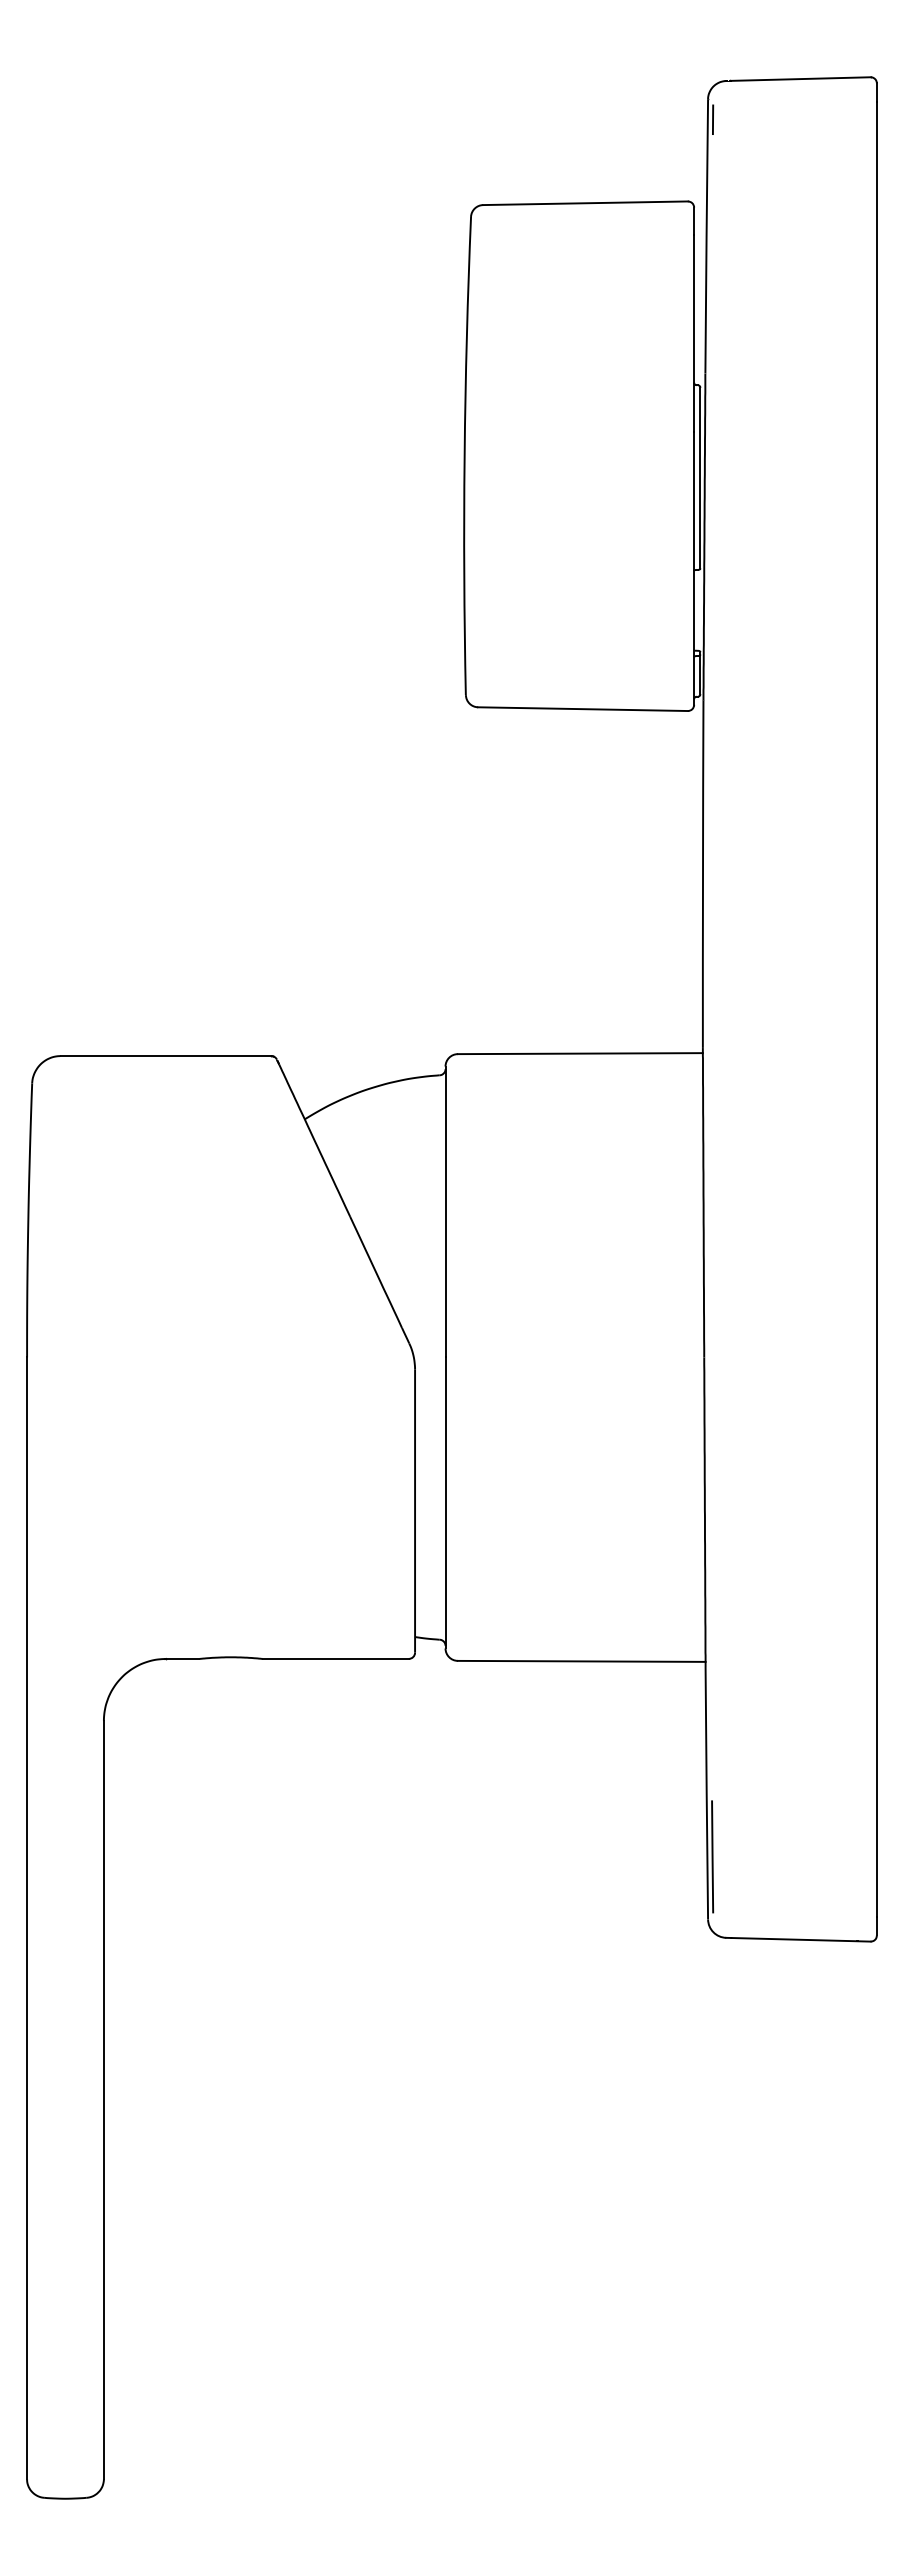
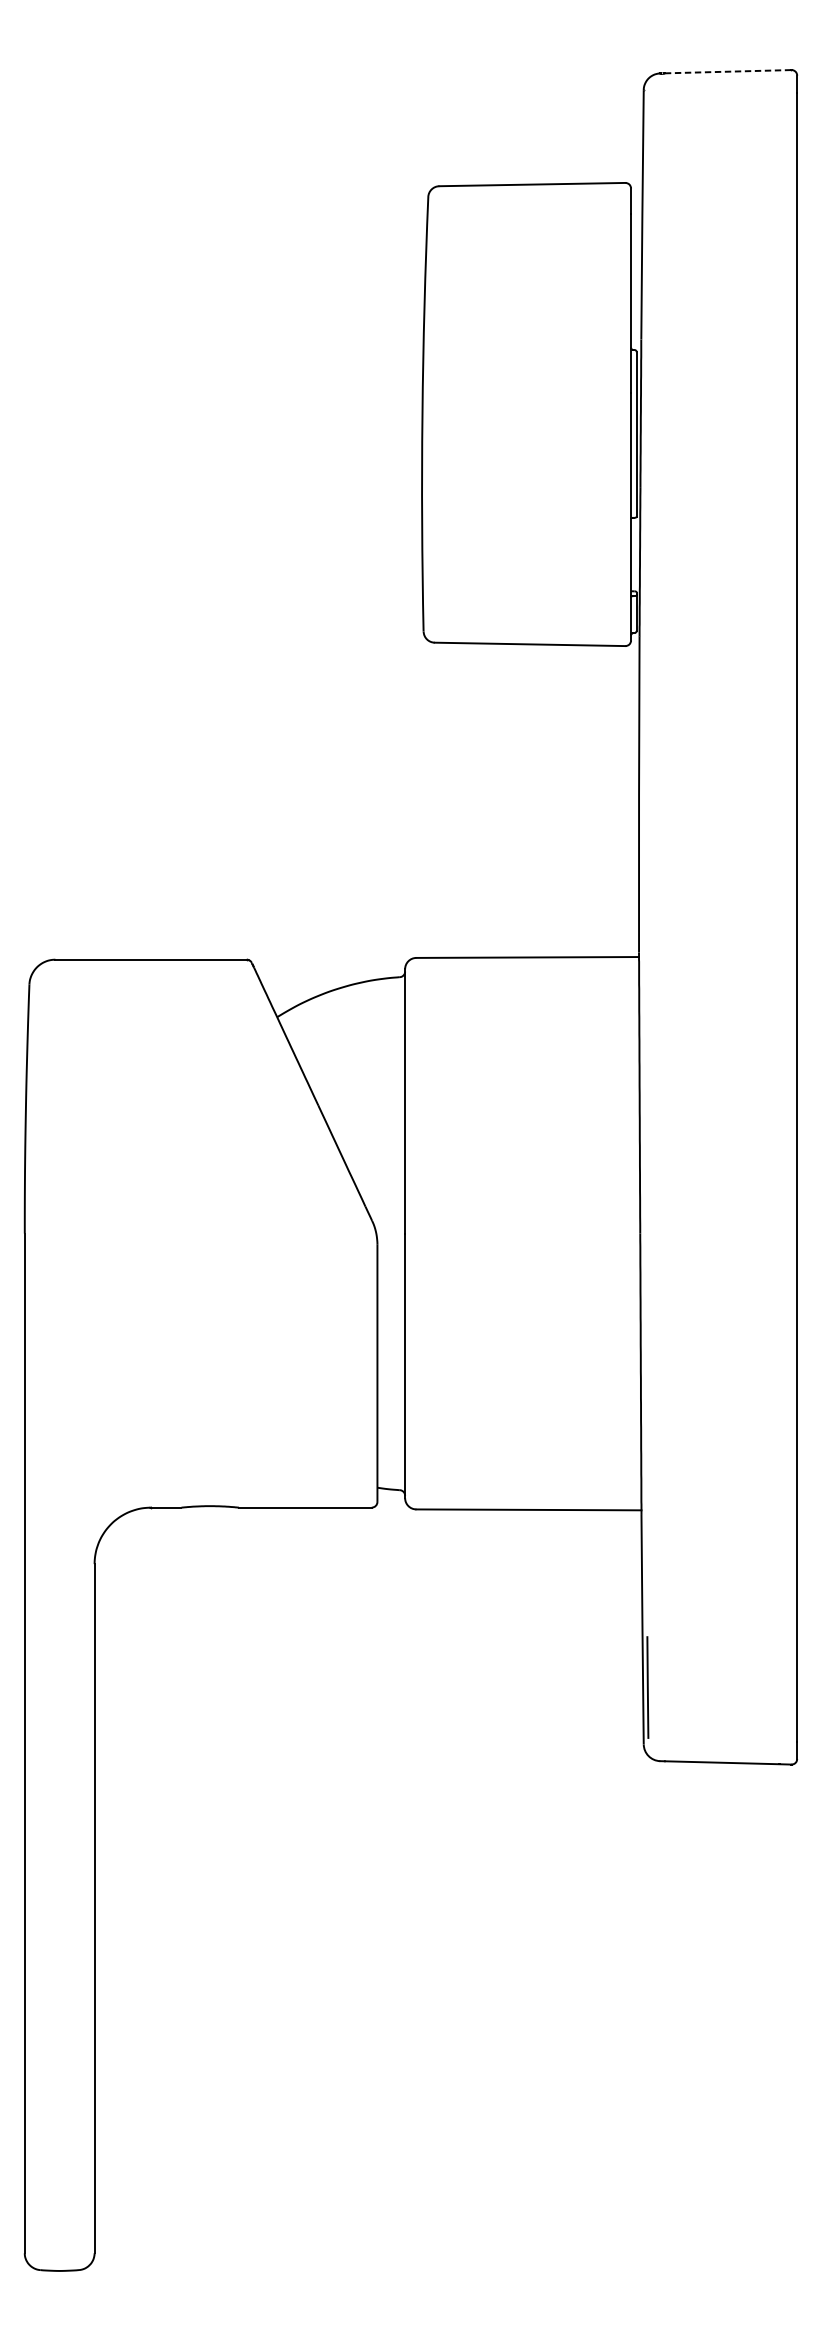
line: (800, 79) -> (727, 72), solid -> dashed
line: (712, 119) -> (647, 108), removed

